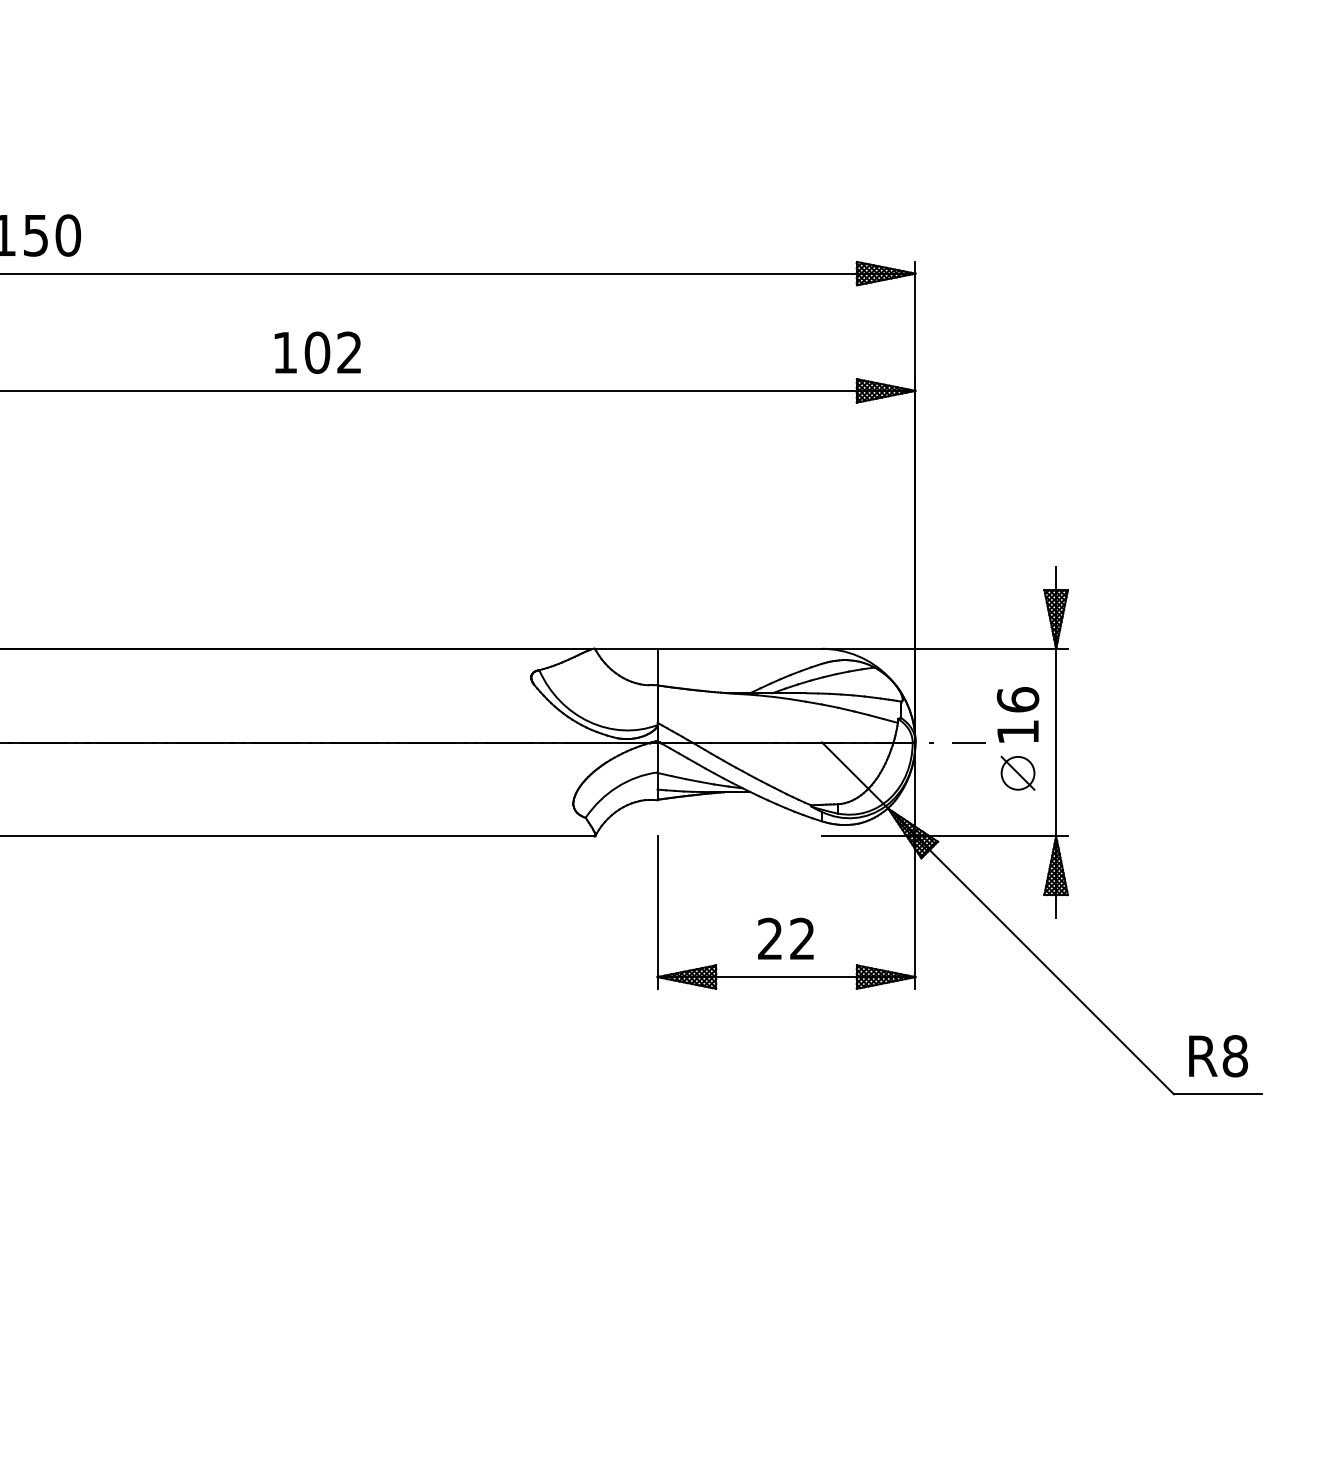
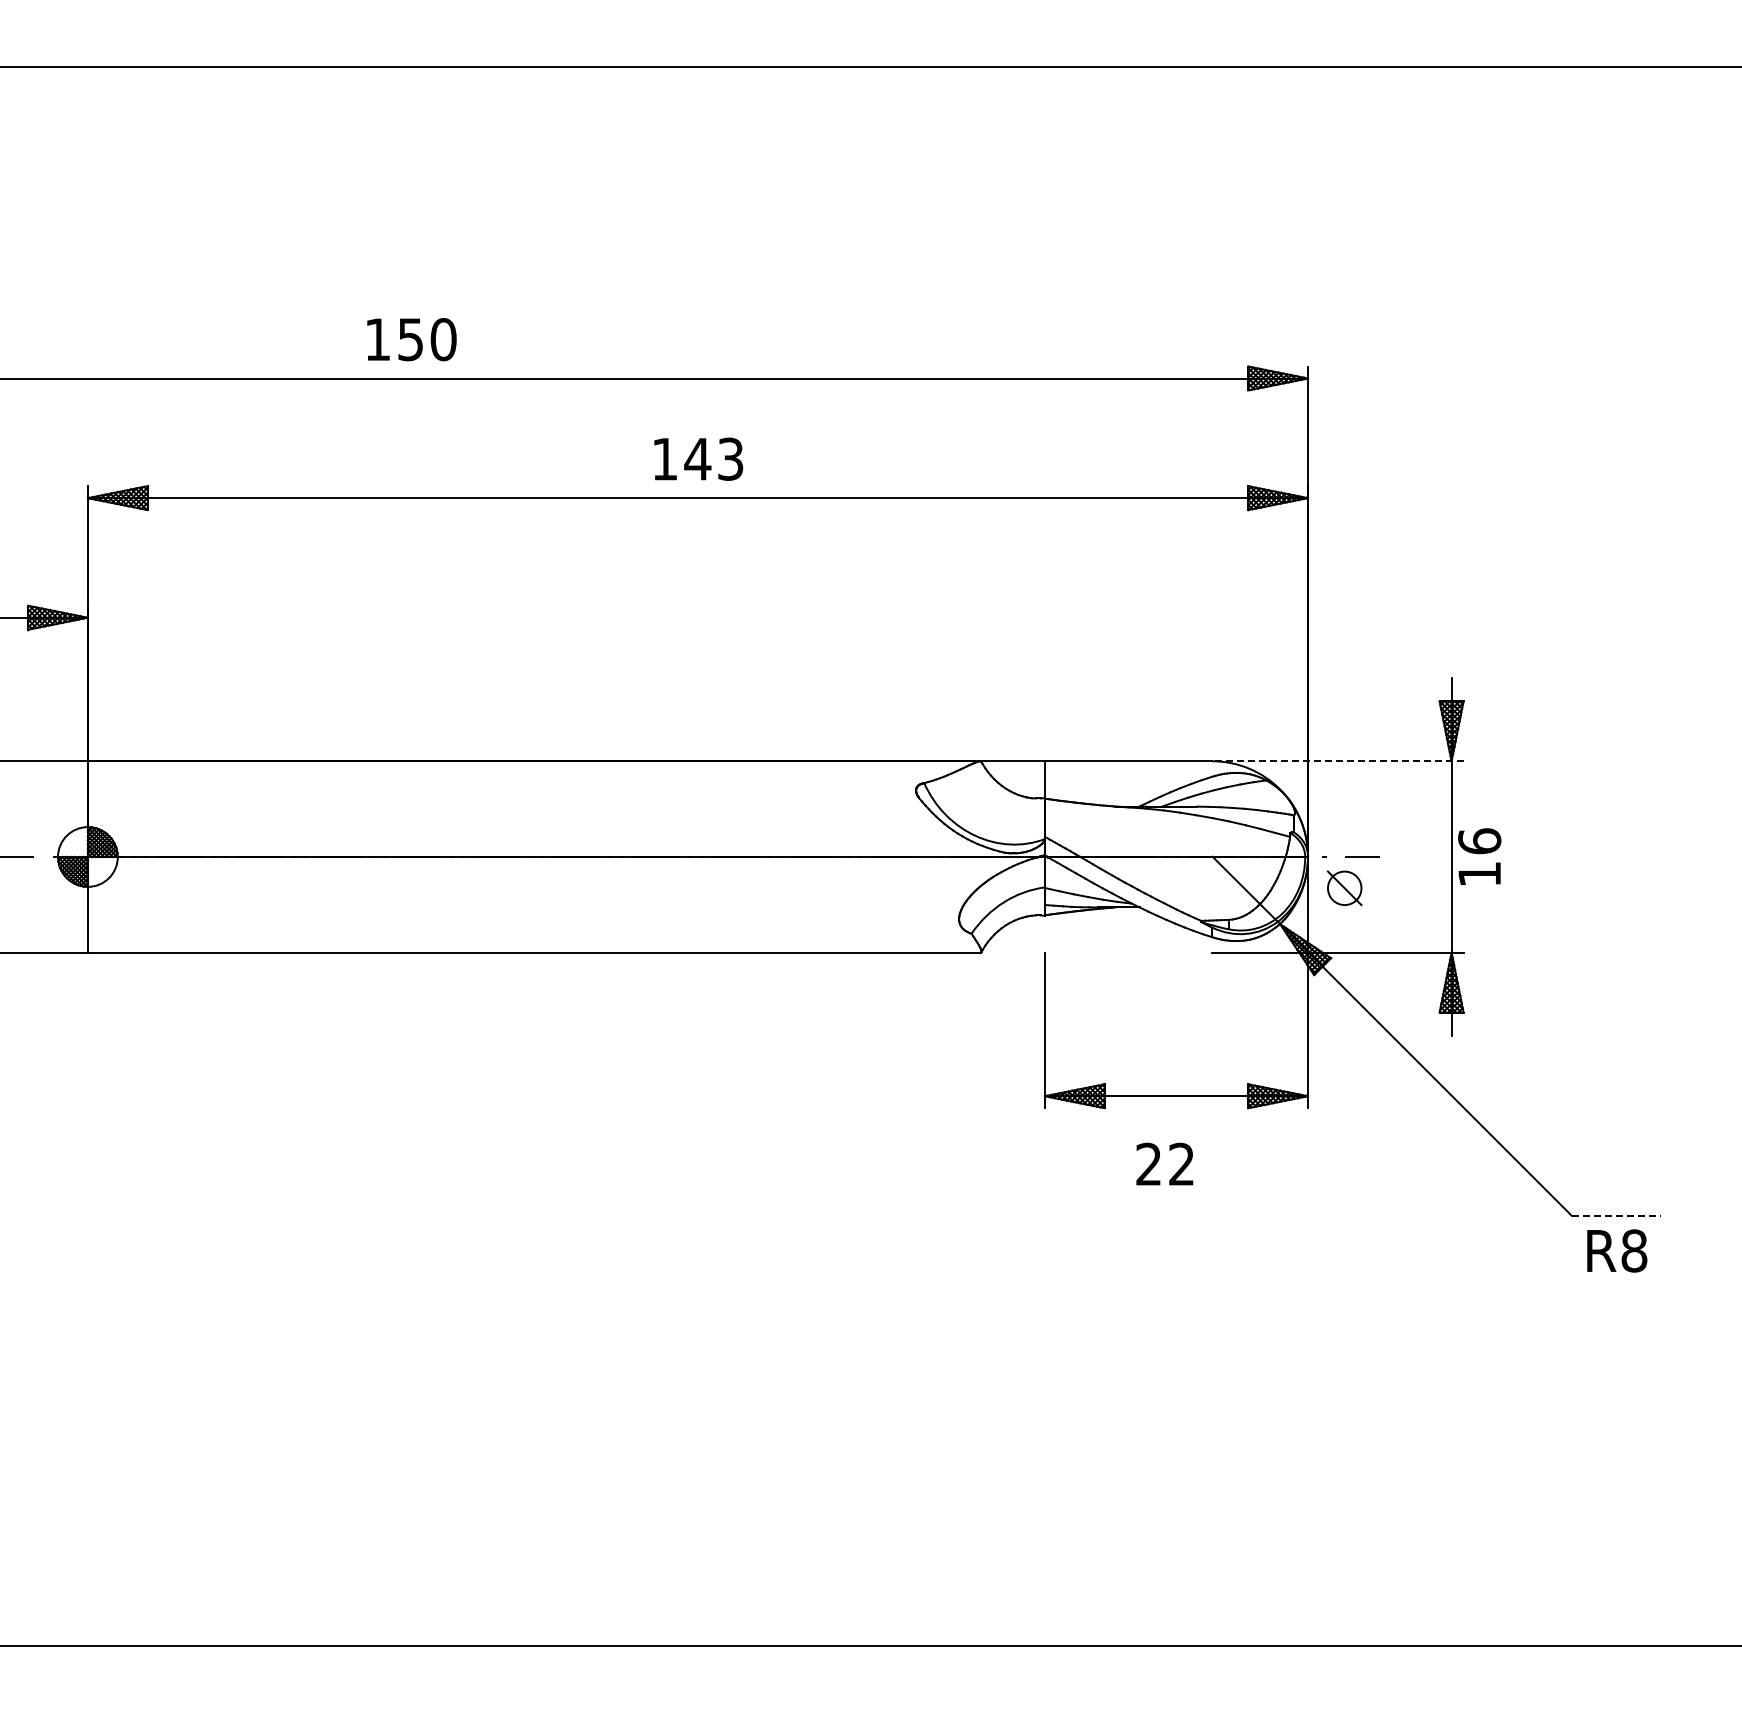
text: (332, 352) -> (713, 458), 102 -> 143
line: (944, 649) -> (1337, 761), solid -> dashed
text: (1017, 714) -> (1479, 856), moved
part: (1017, 773) -> (1344, 888), moved
text: (785, 938) -> (1164, 1163), moved
text: (1218, 1055) -> (1617, 1250), moved
line: (1217, 1093) -> (1616, 1215), solid -> dashed

